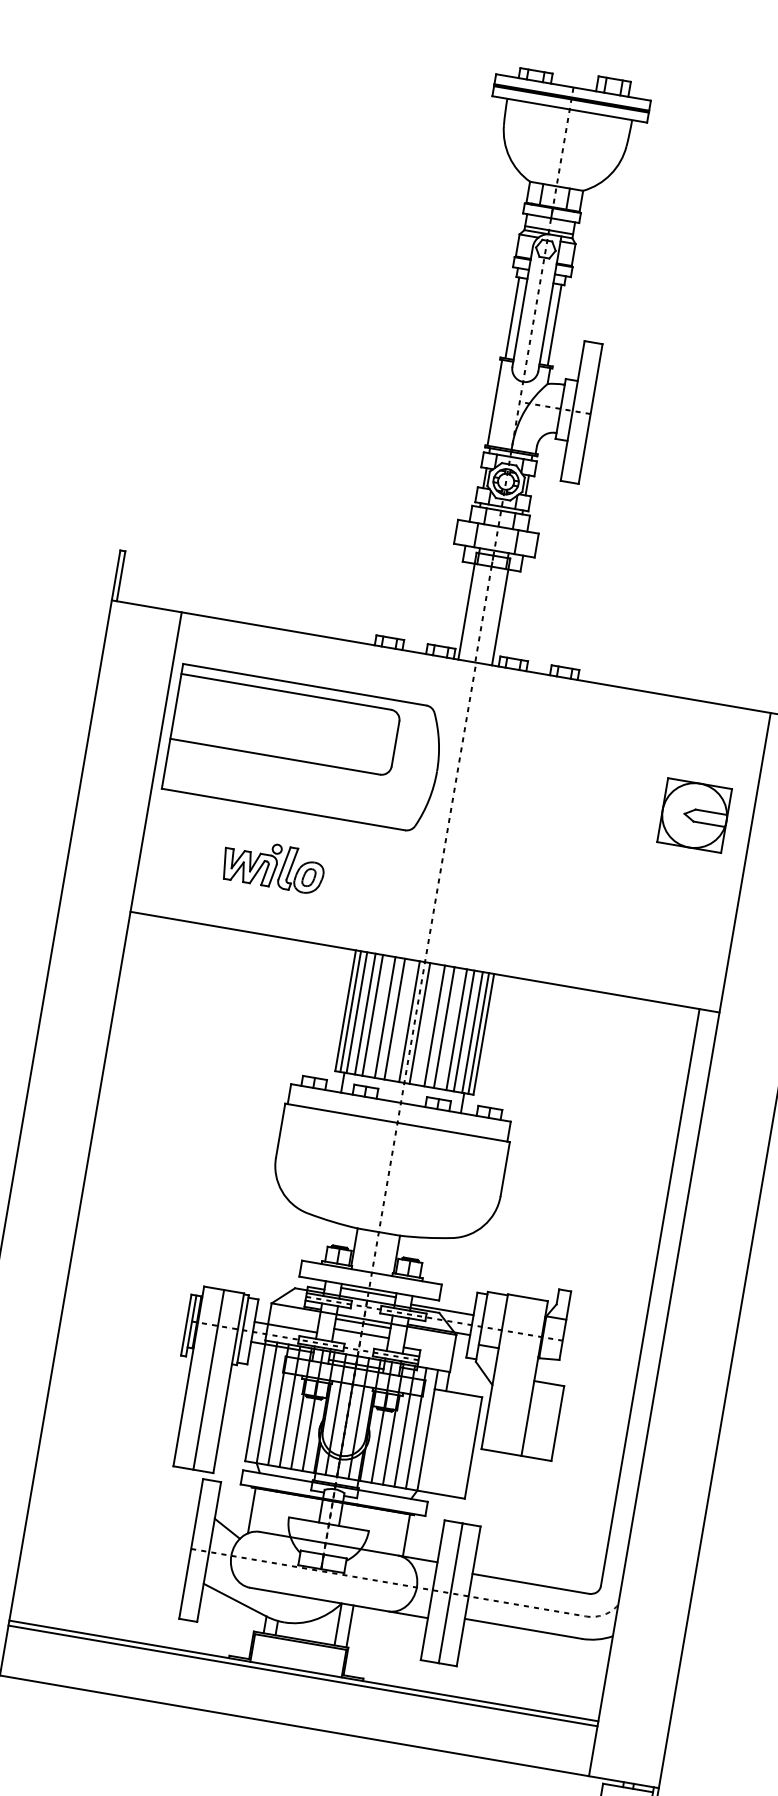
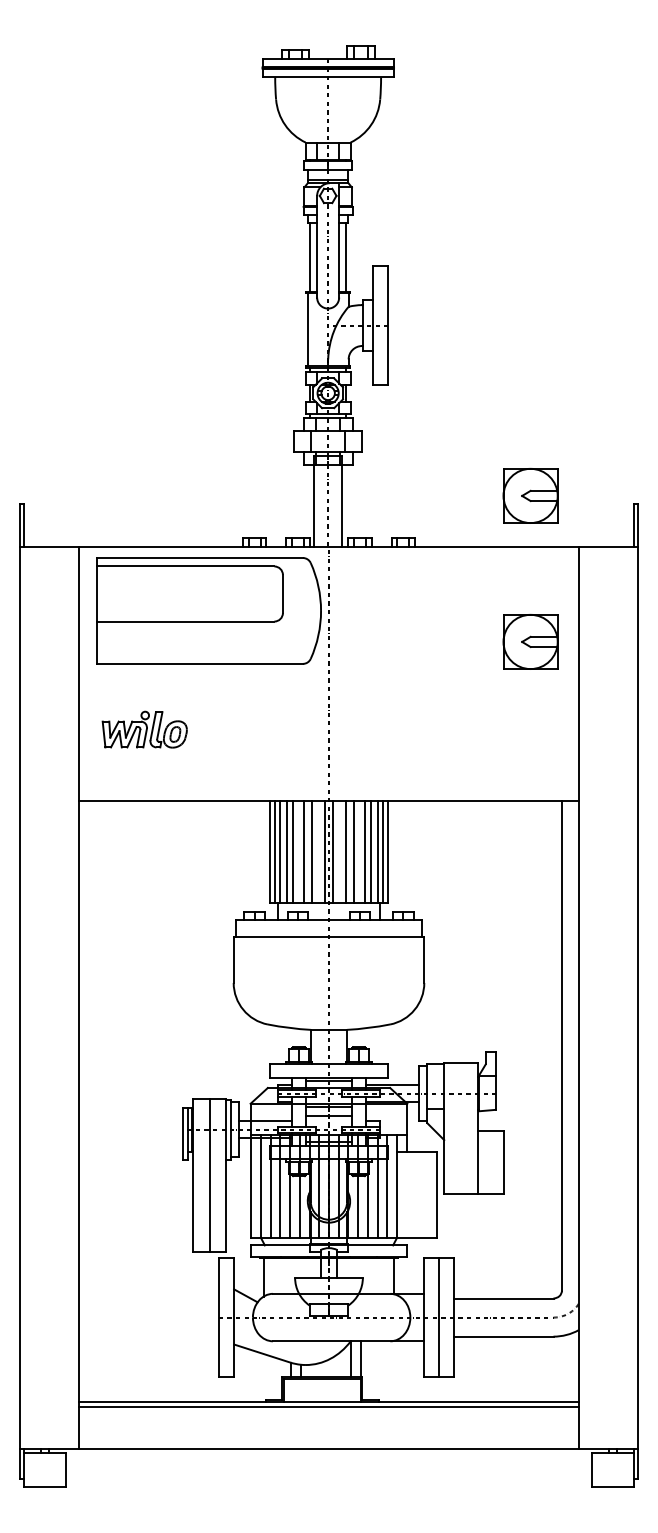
part: (723, 642) -> (530, 495), added
part: (304, 748) -> (208, 610), moved
part: (273, 865) -> (144, 729), moved

